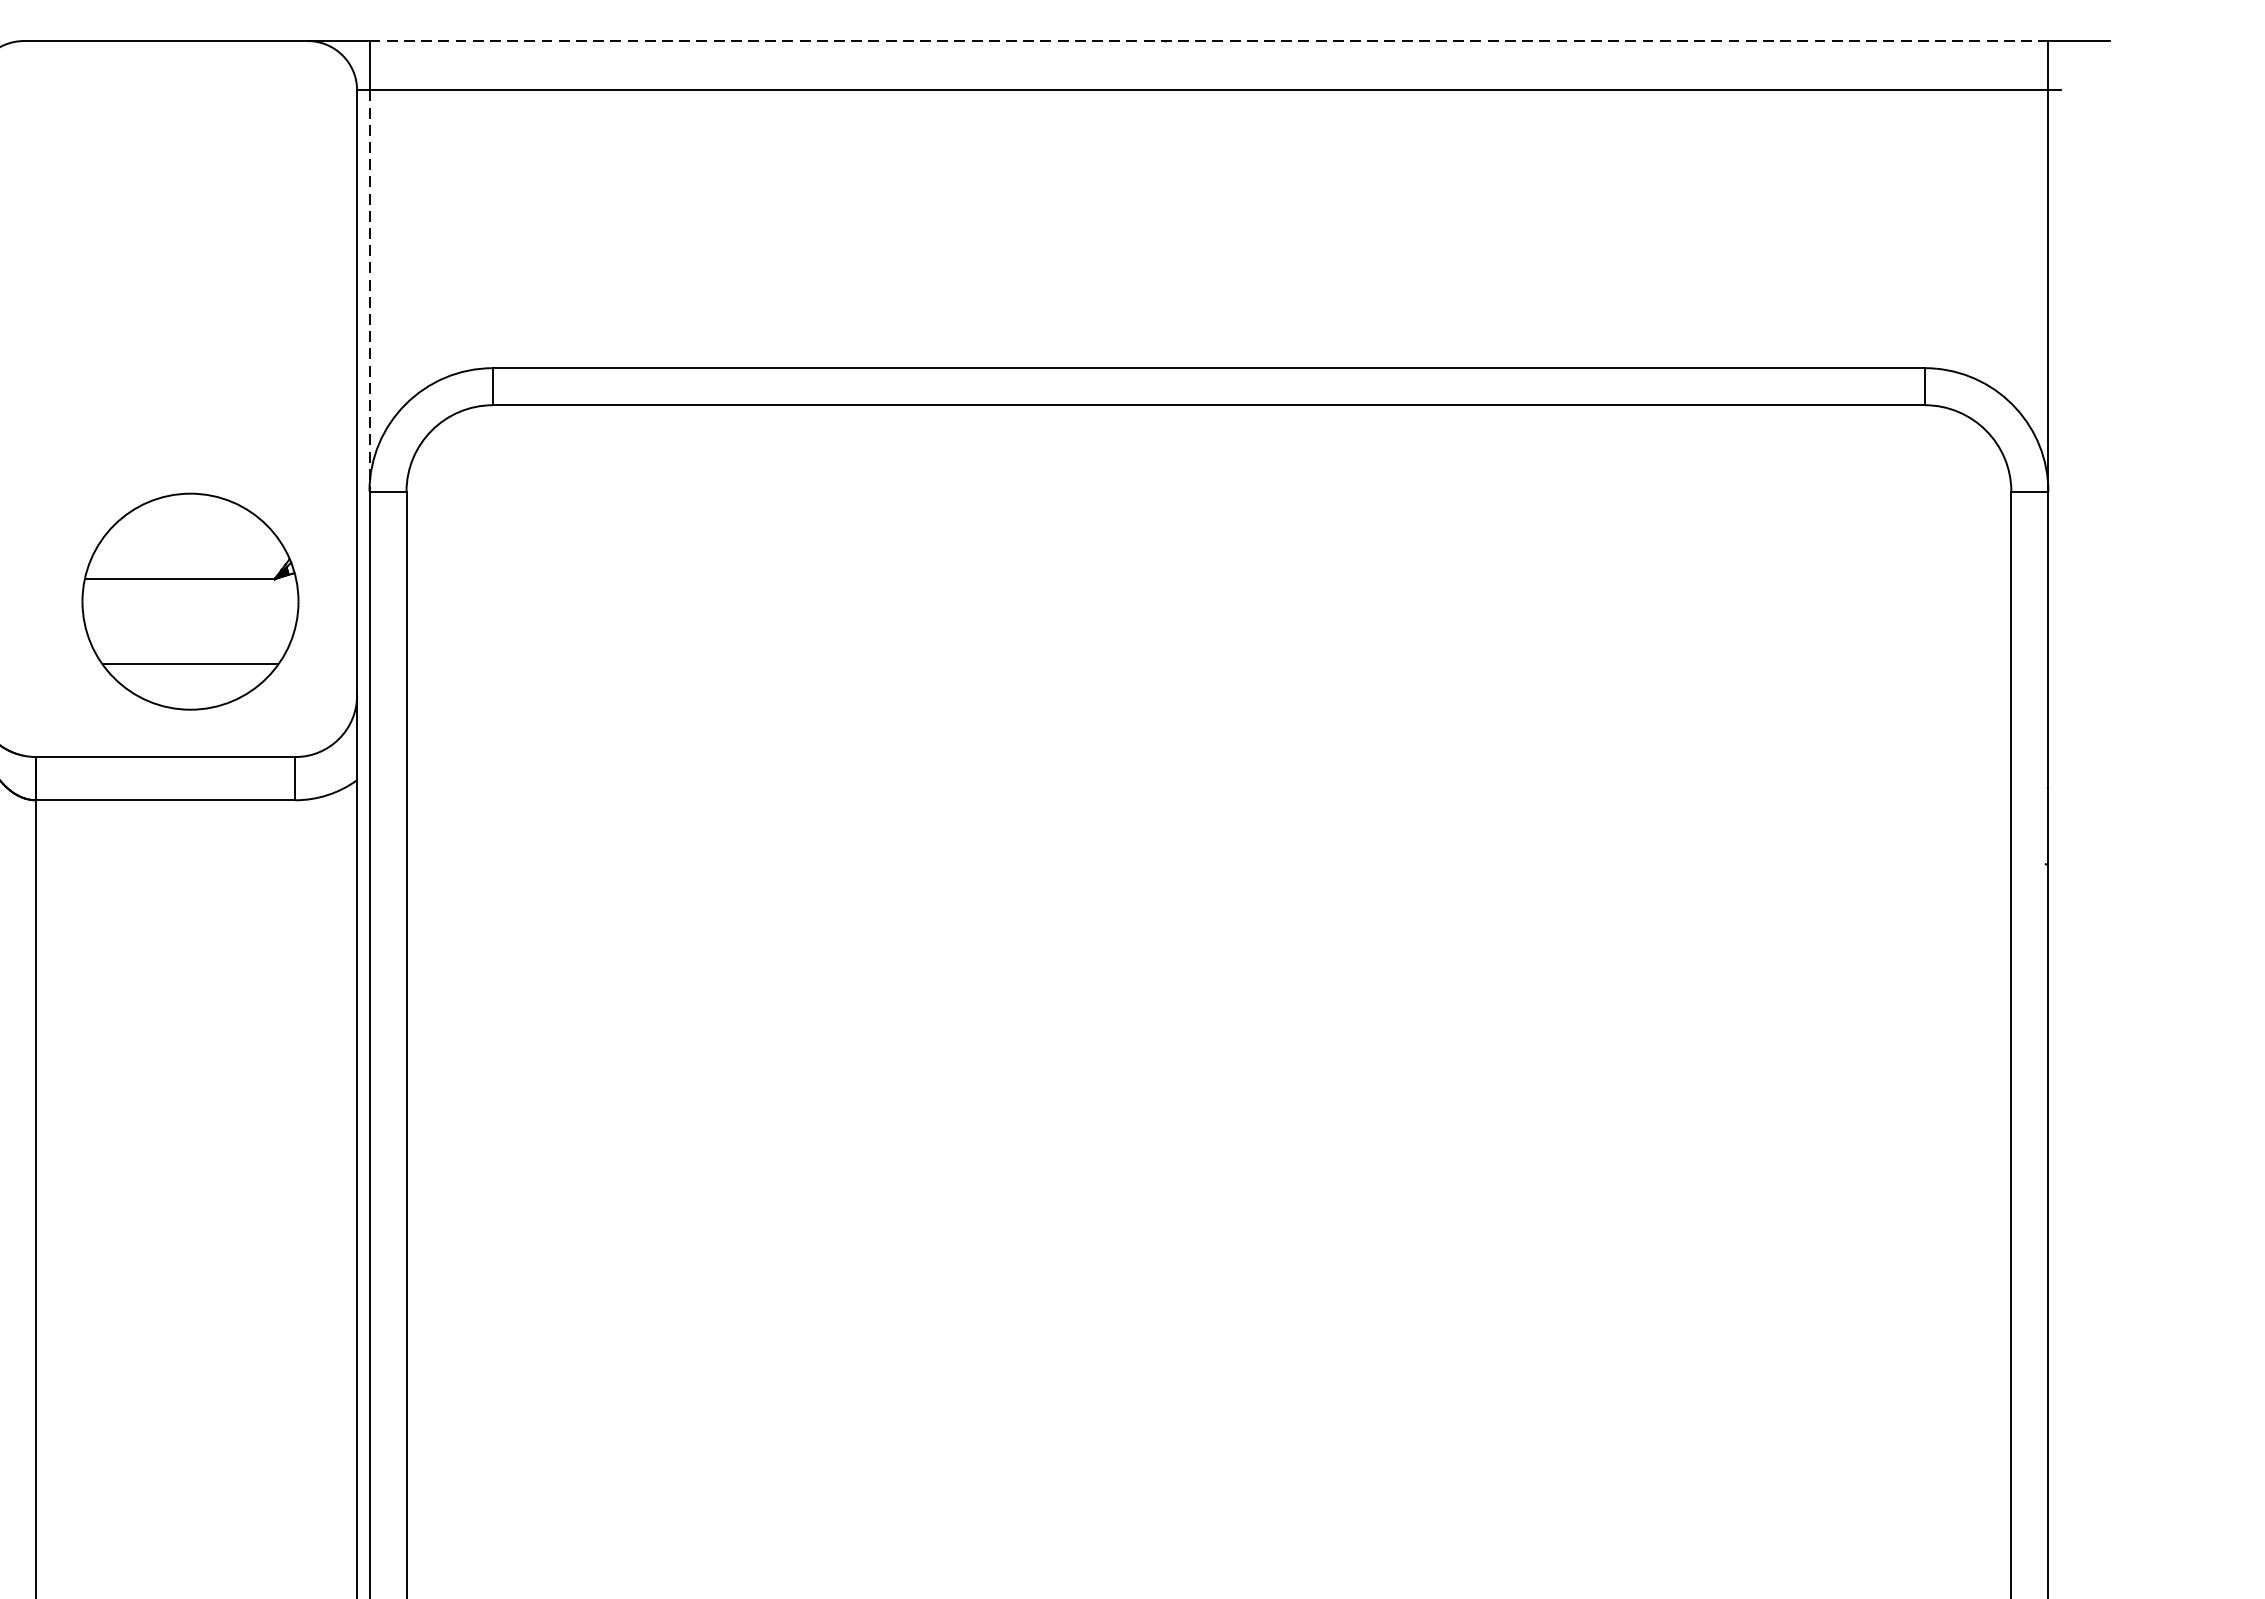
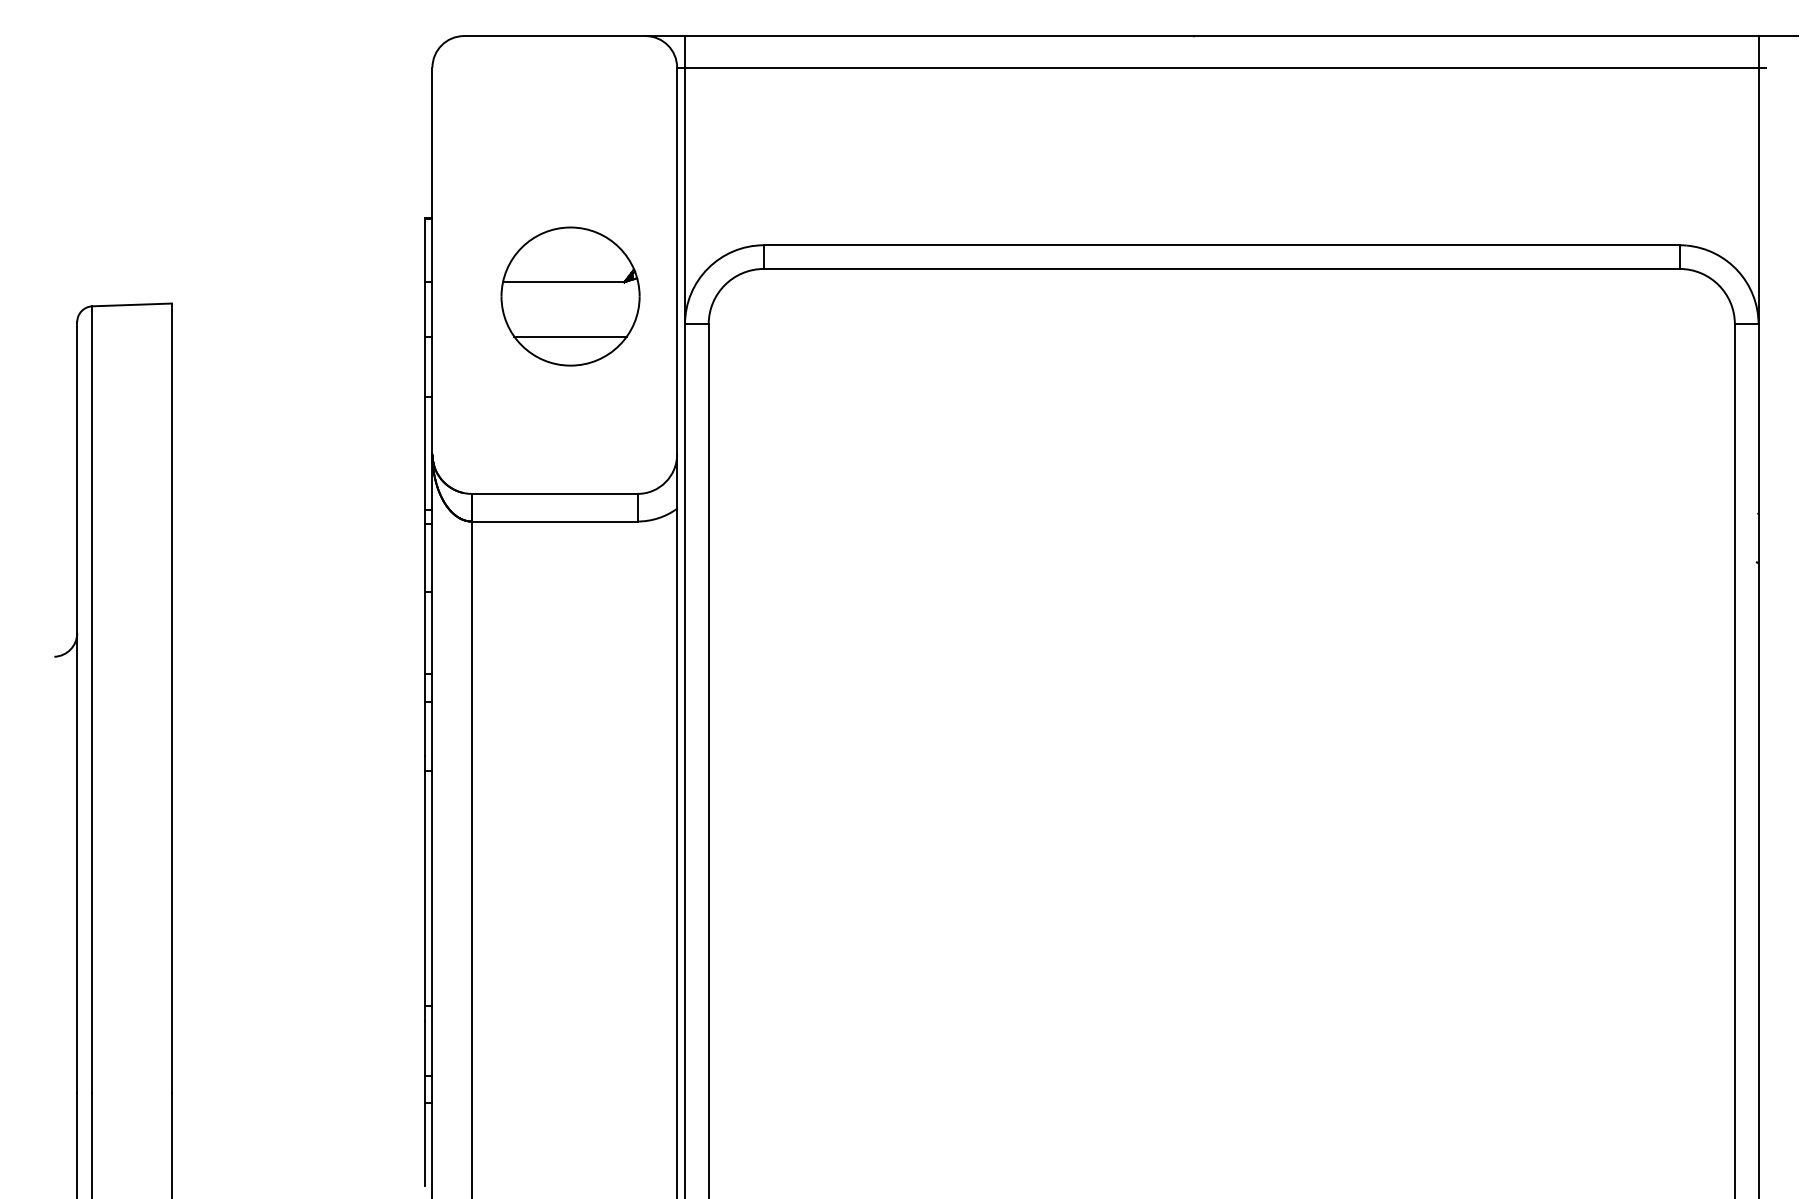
line: (1208, 41) -> (1221, 36), dashed -> solid
line: (370, 291) -> (685, 196), dashed -> solid
part: (190, 601) -> (570, 296), moved

